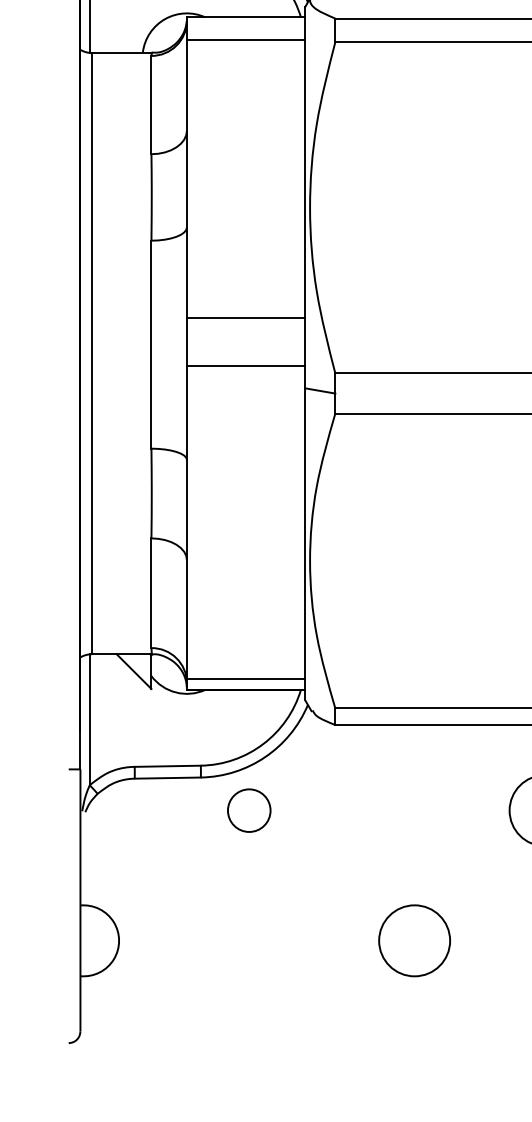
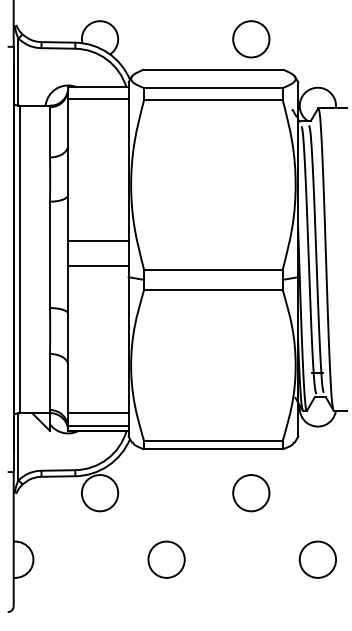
line: (246, 654) -> (98, 413), added
circle: (248, 811) -> (99, 493), size x1.67
circle: (414, 940) -> (166, 559), moved

